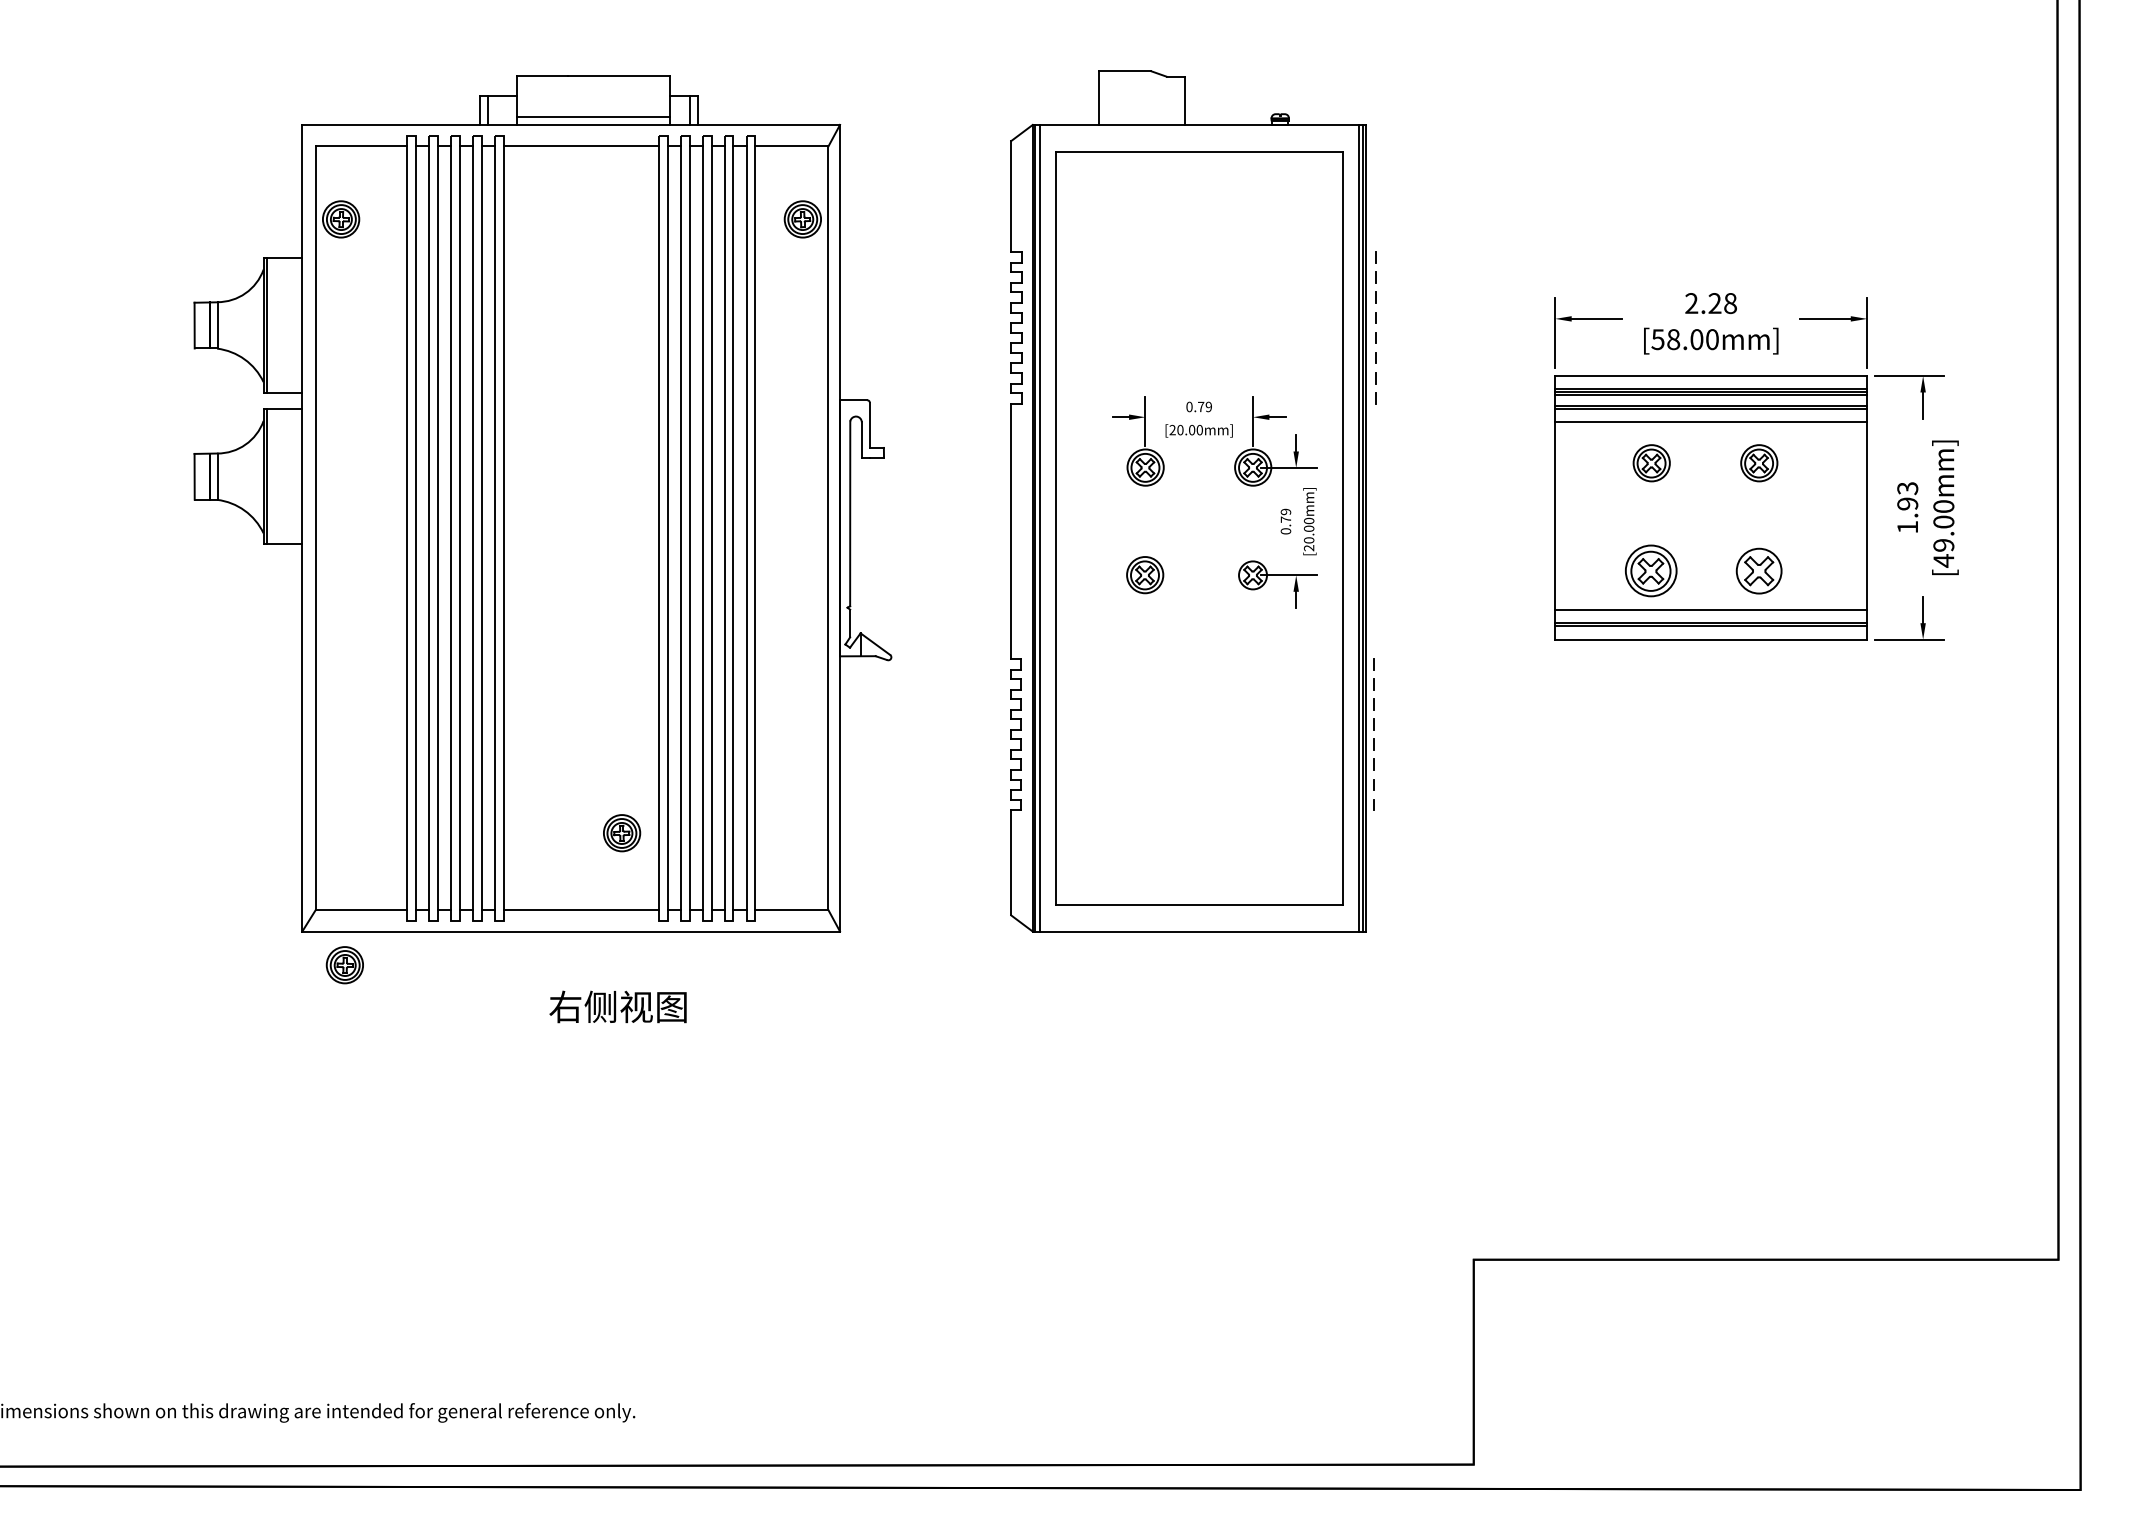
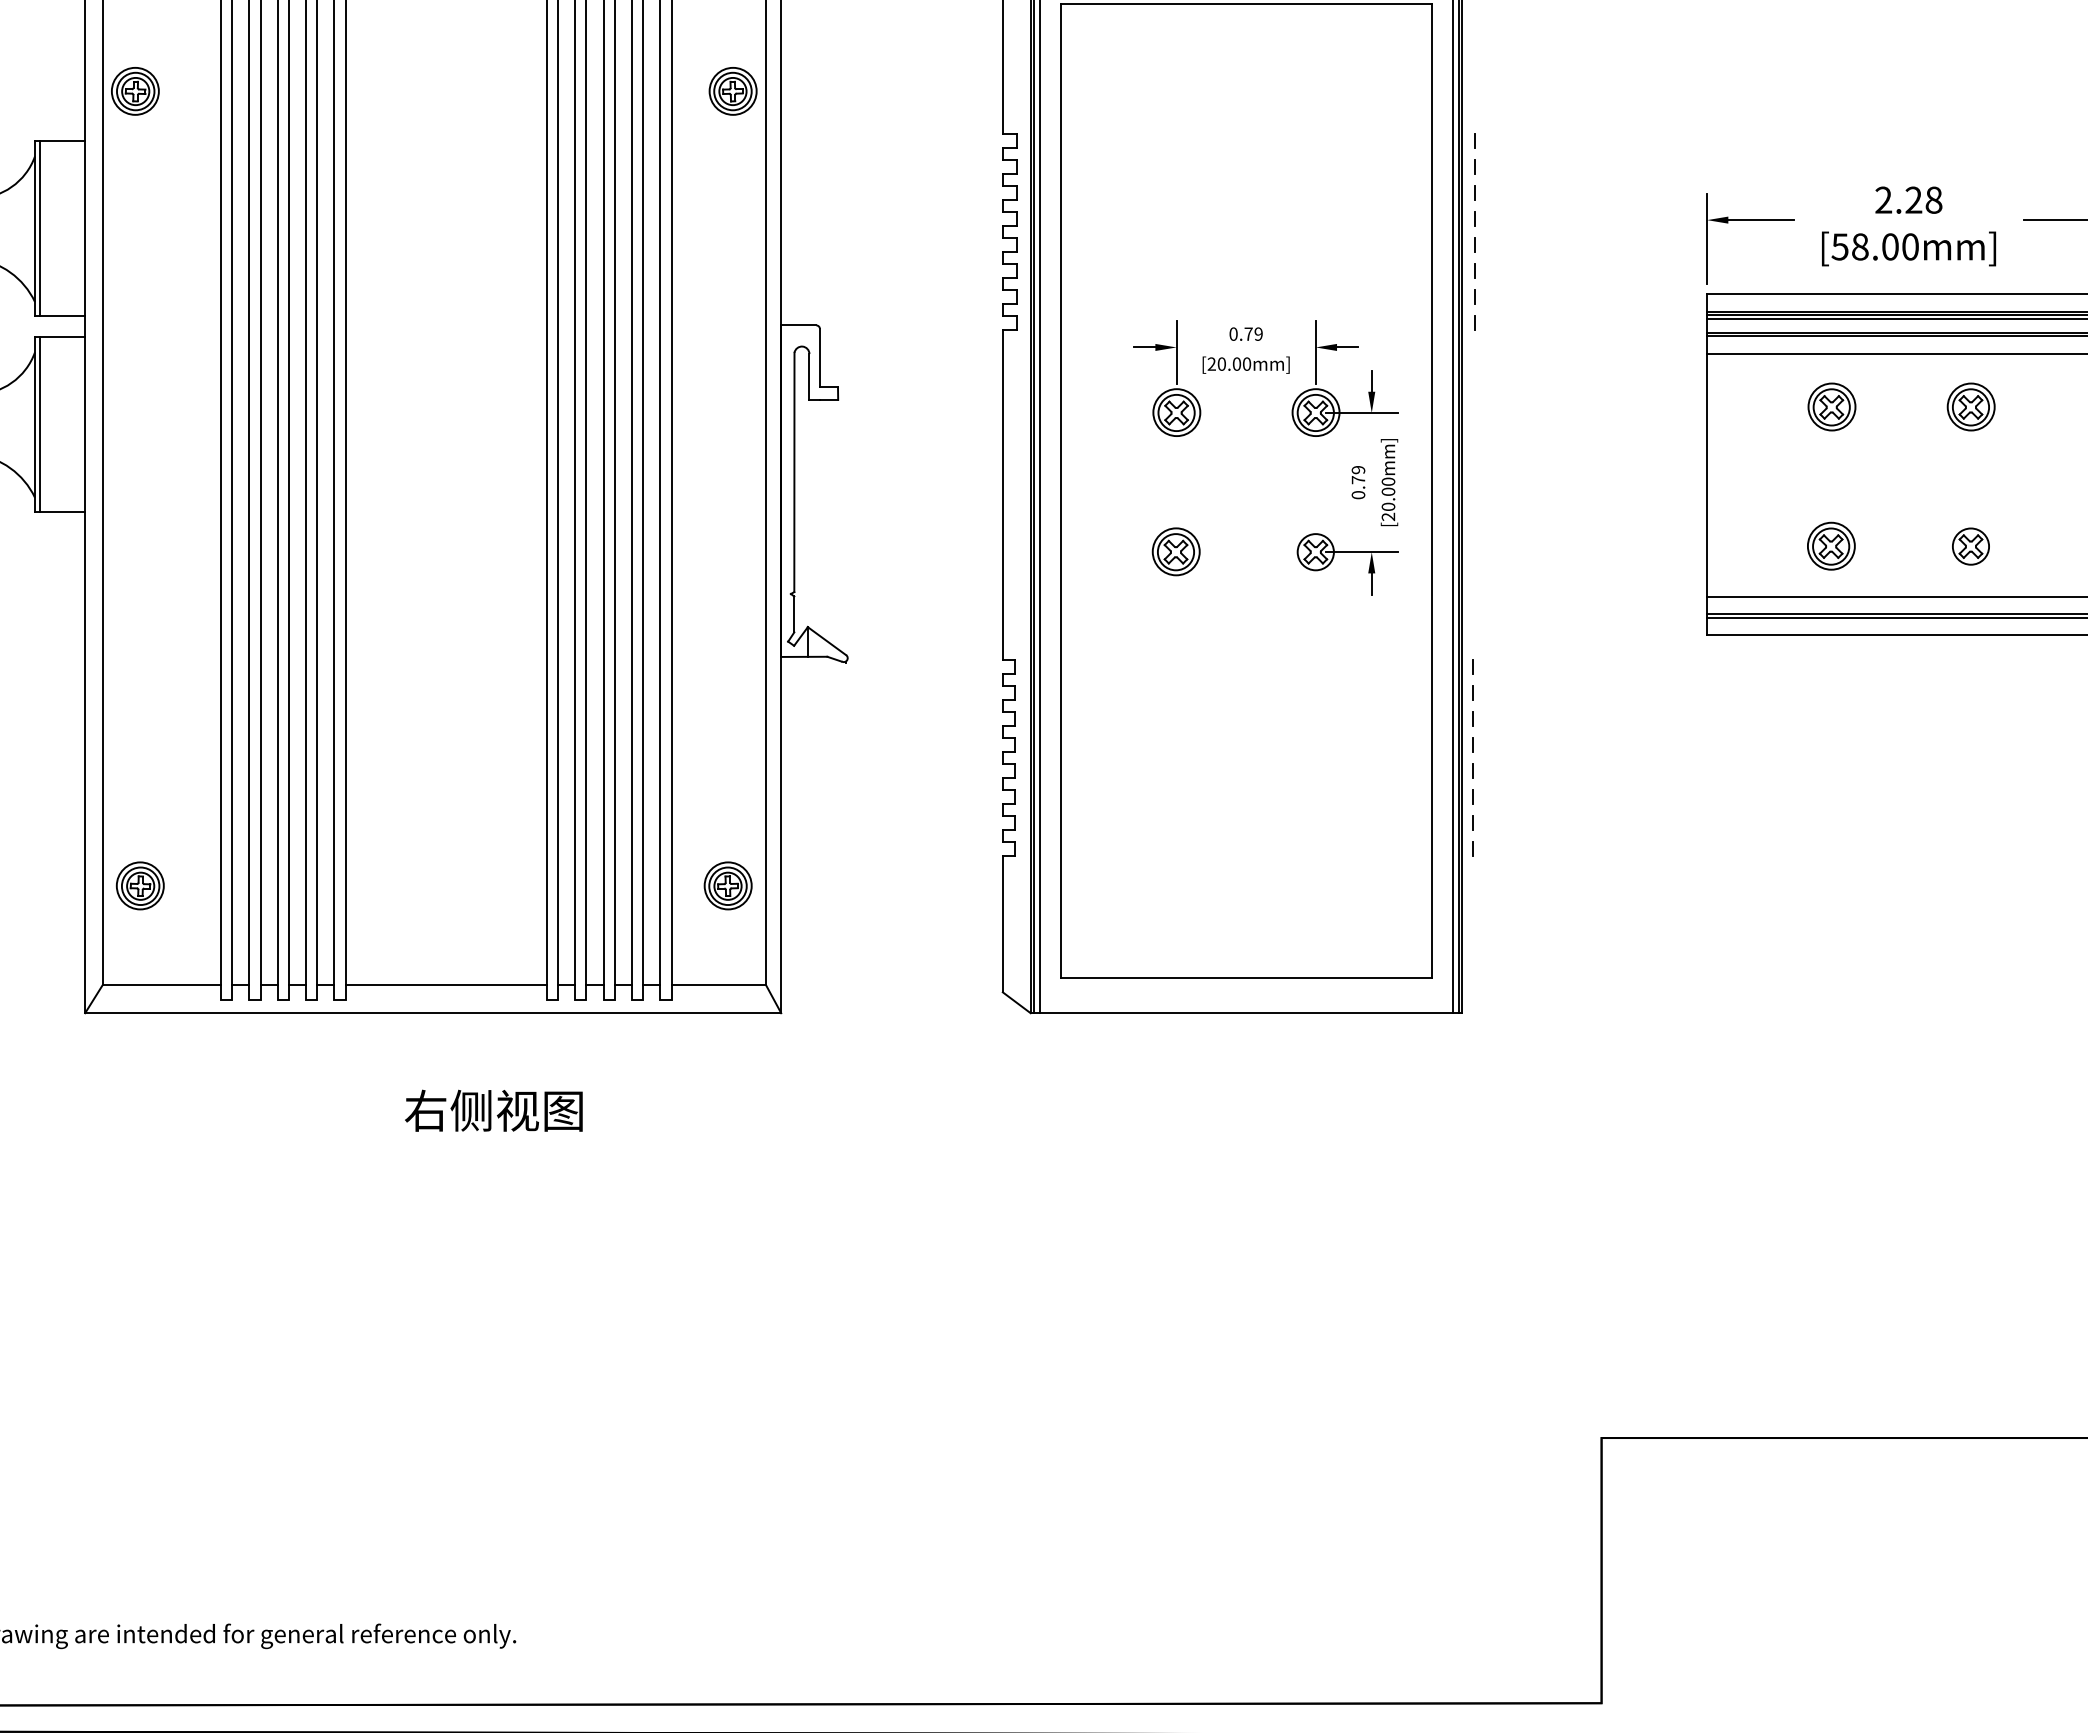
part: (1651, 570) -> (1831, 545), size x0.71
part: (1758, 570) -> (1970, 545), size x0.62
part: (622, 833) -> (728, 886), moved
part: (344, 965) -> (139, 886), moved

